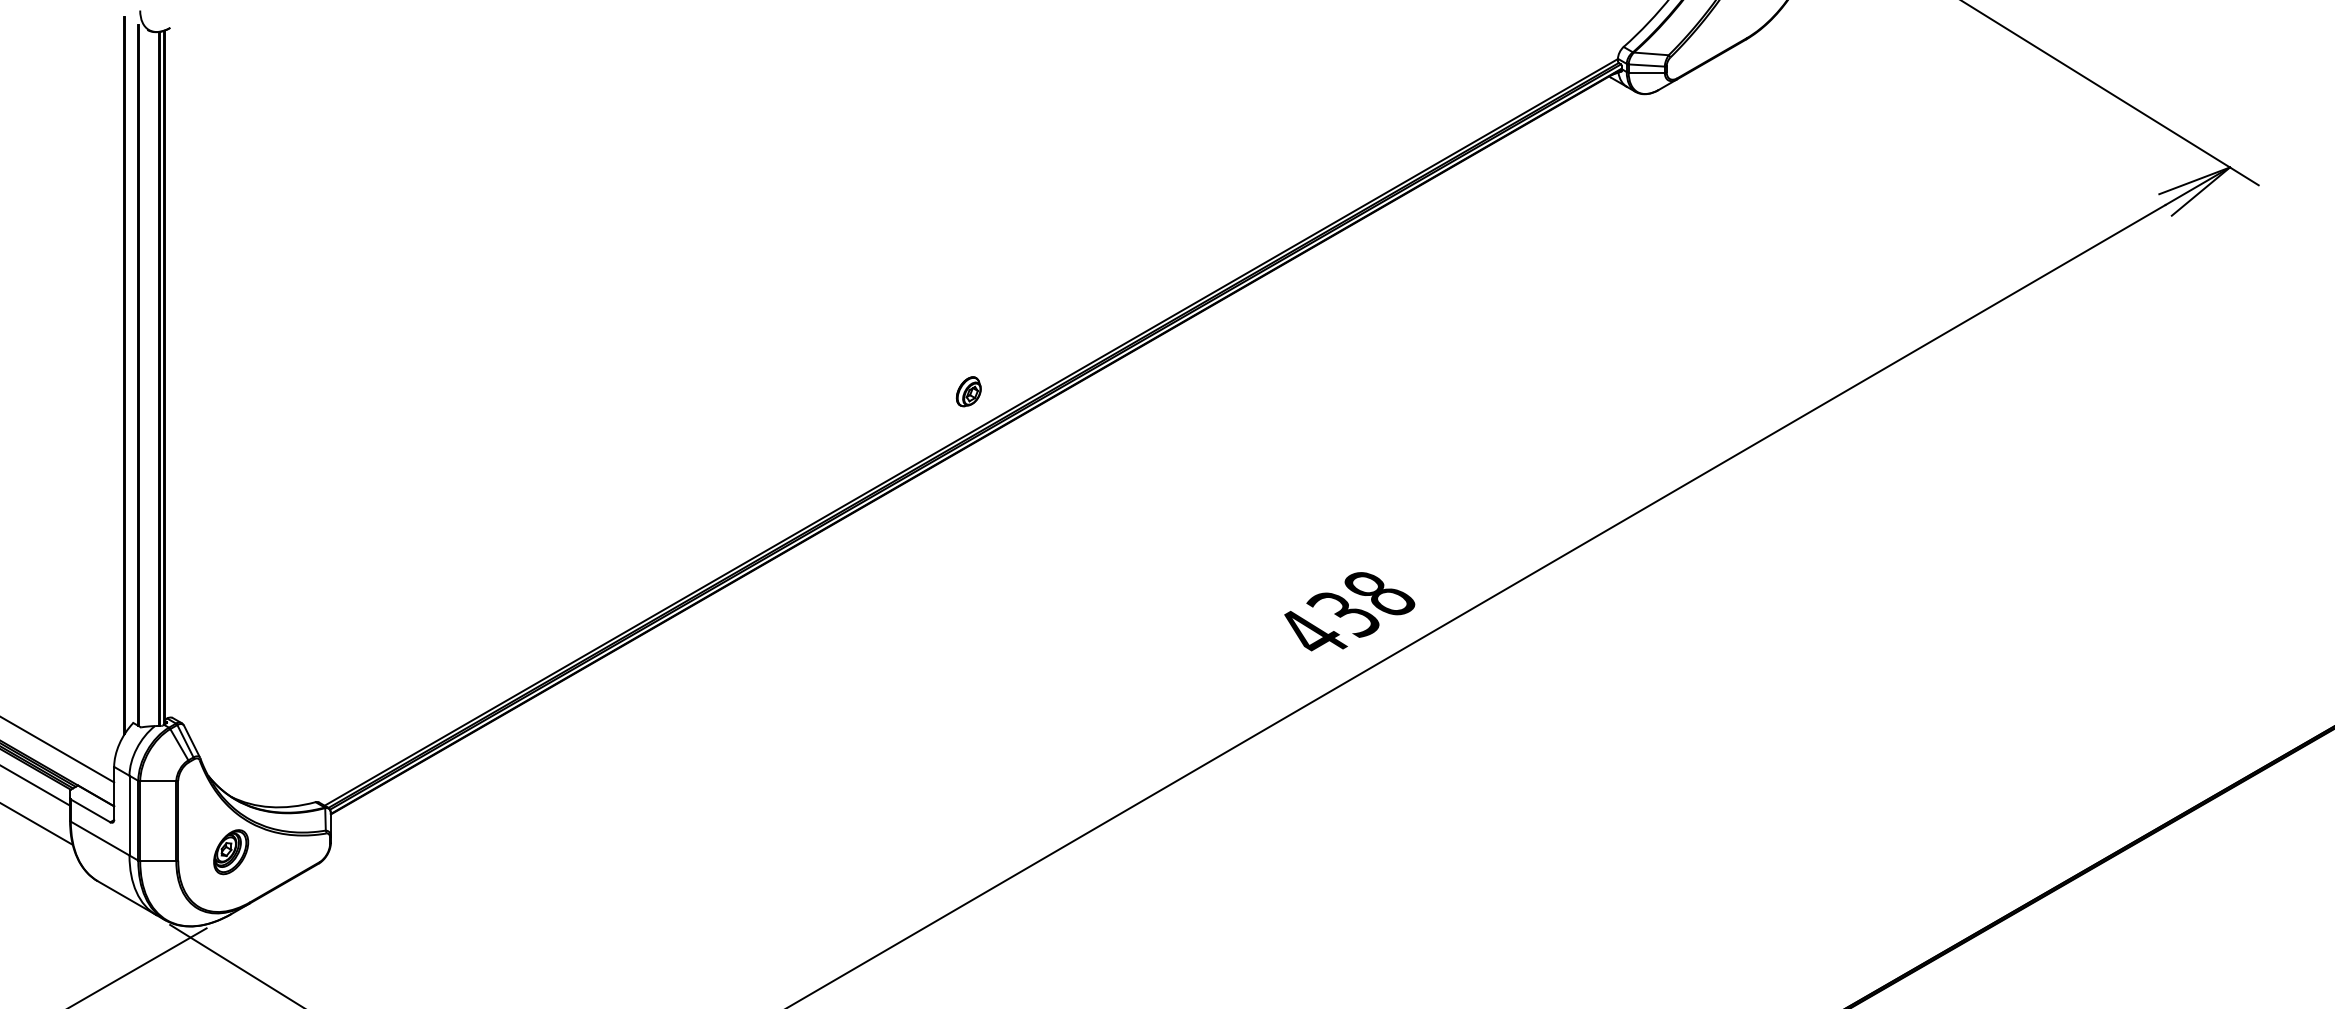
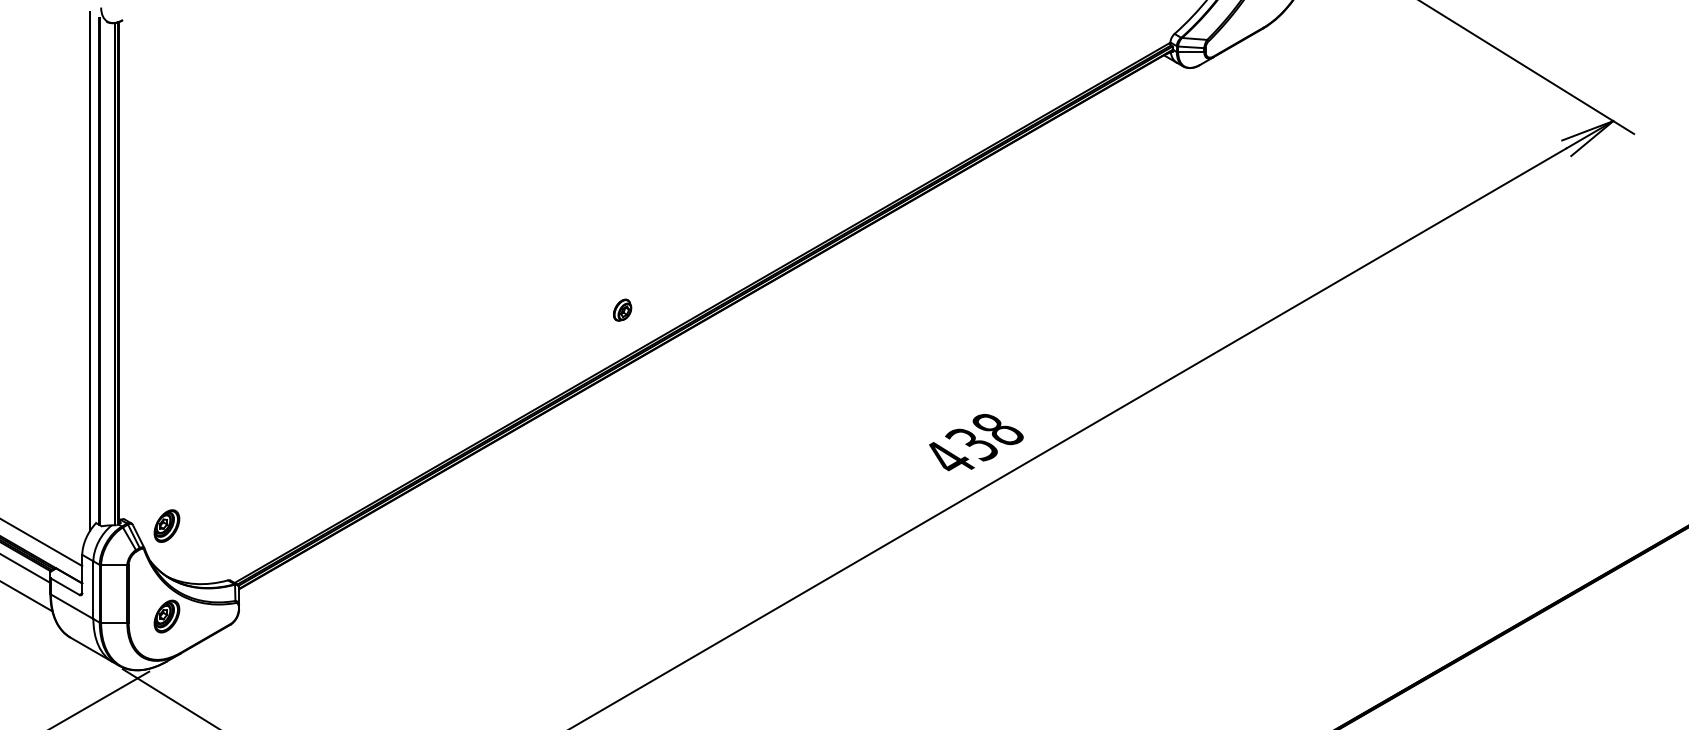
part: (968, 391) -> (622, 310), moved
part: (231, 727) -> (167, 526), added

